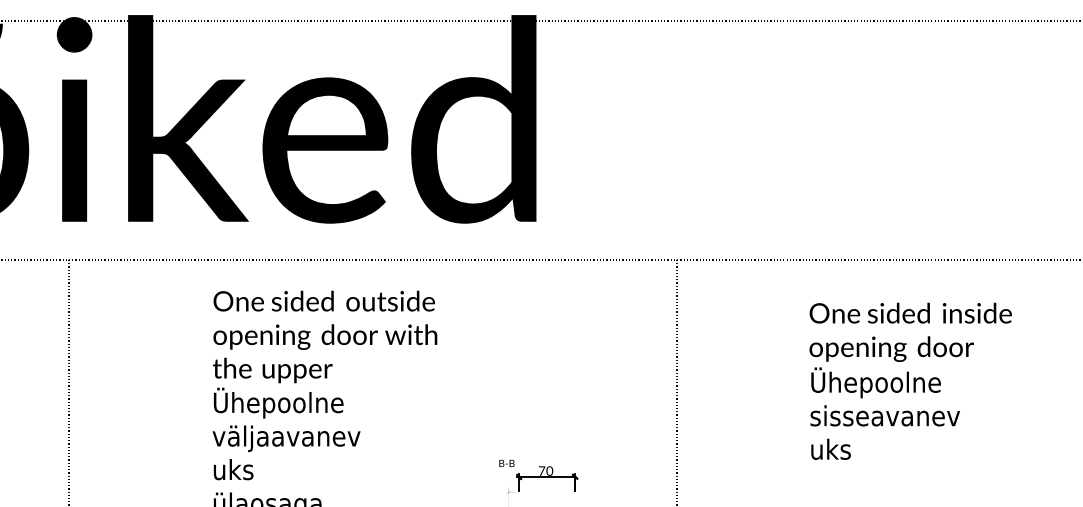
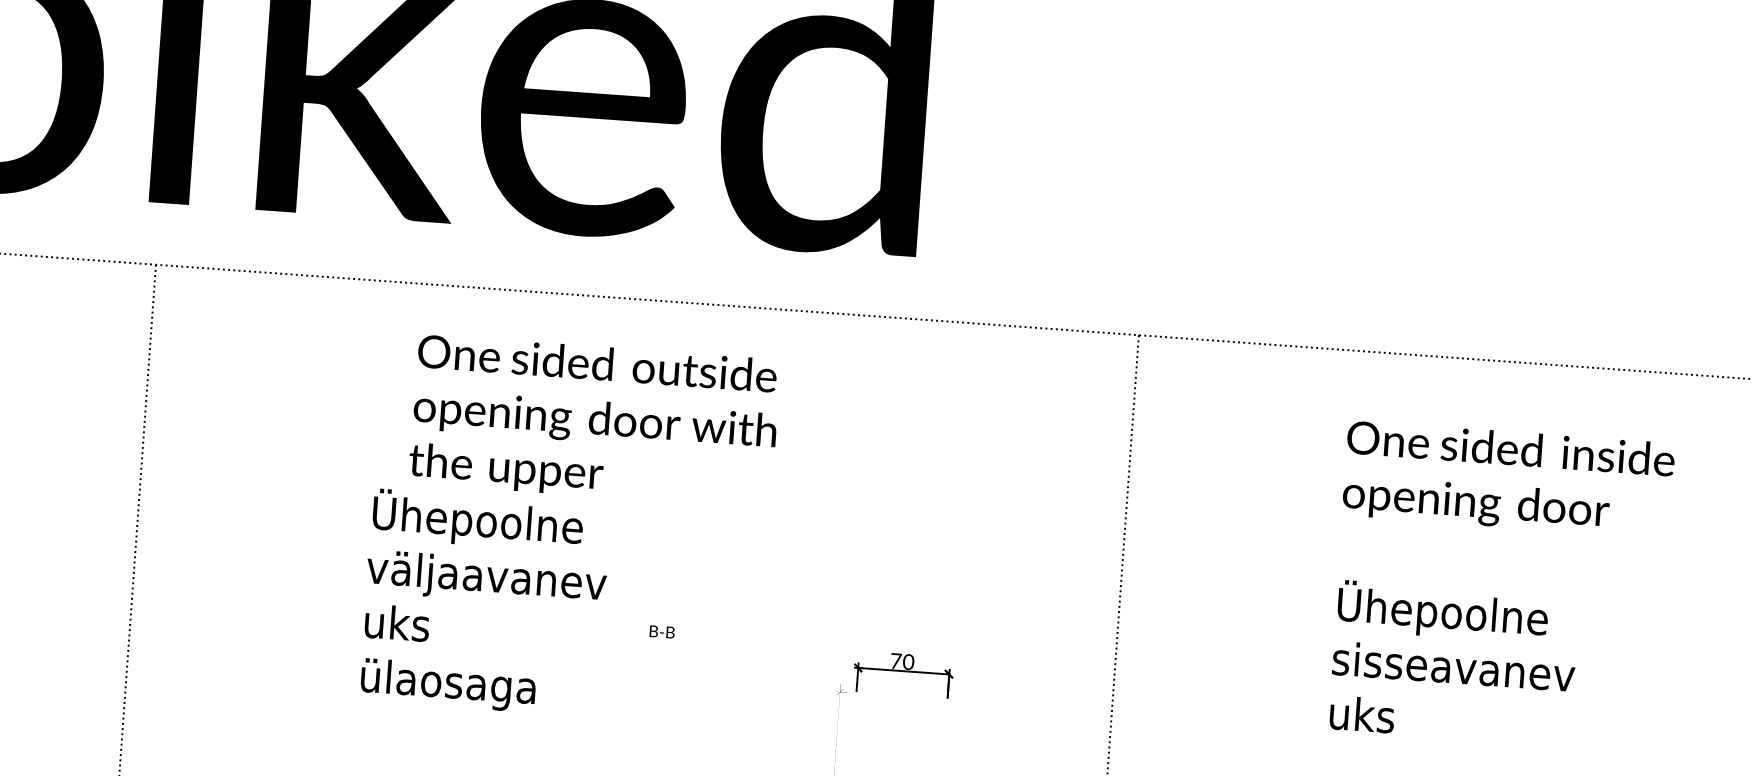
text: (324, 336) -> (593, 420), moved
text: (884, 413) -> (1452, 662), moved
text: (506, 462) -> (661, 630), moved

